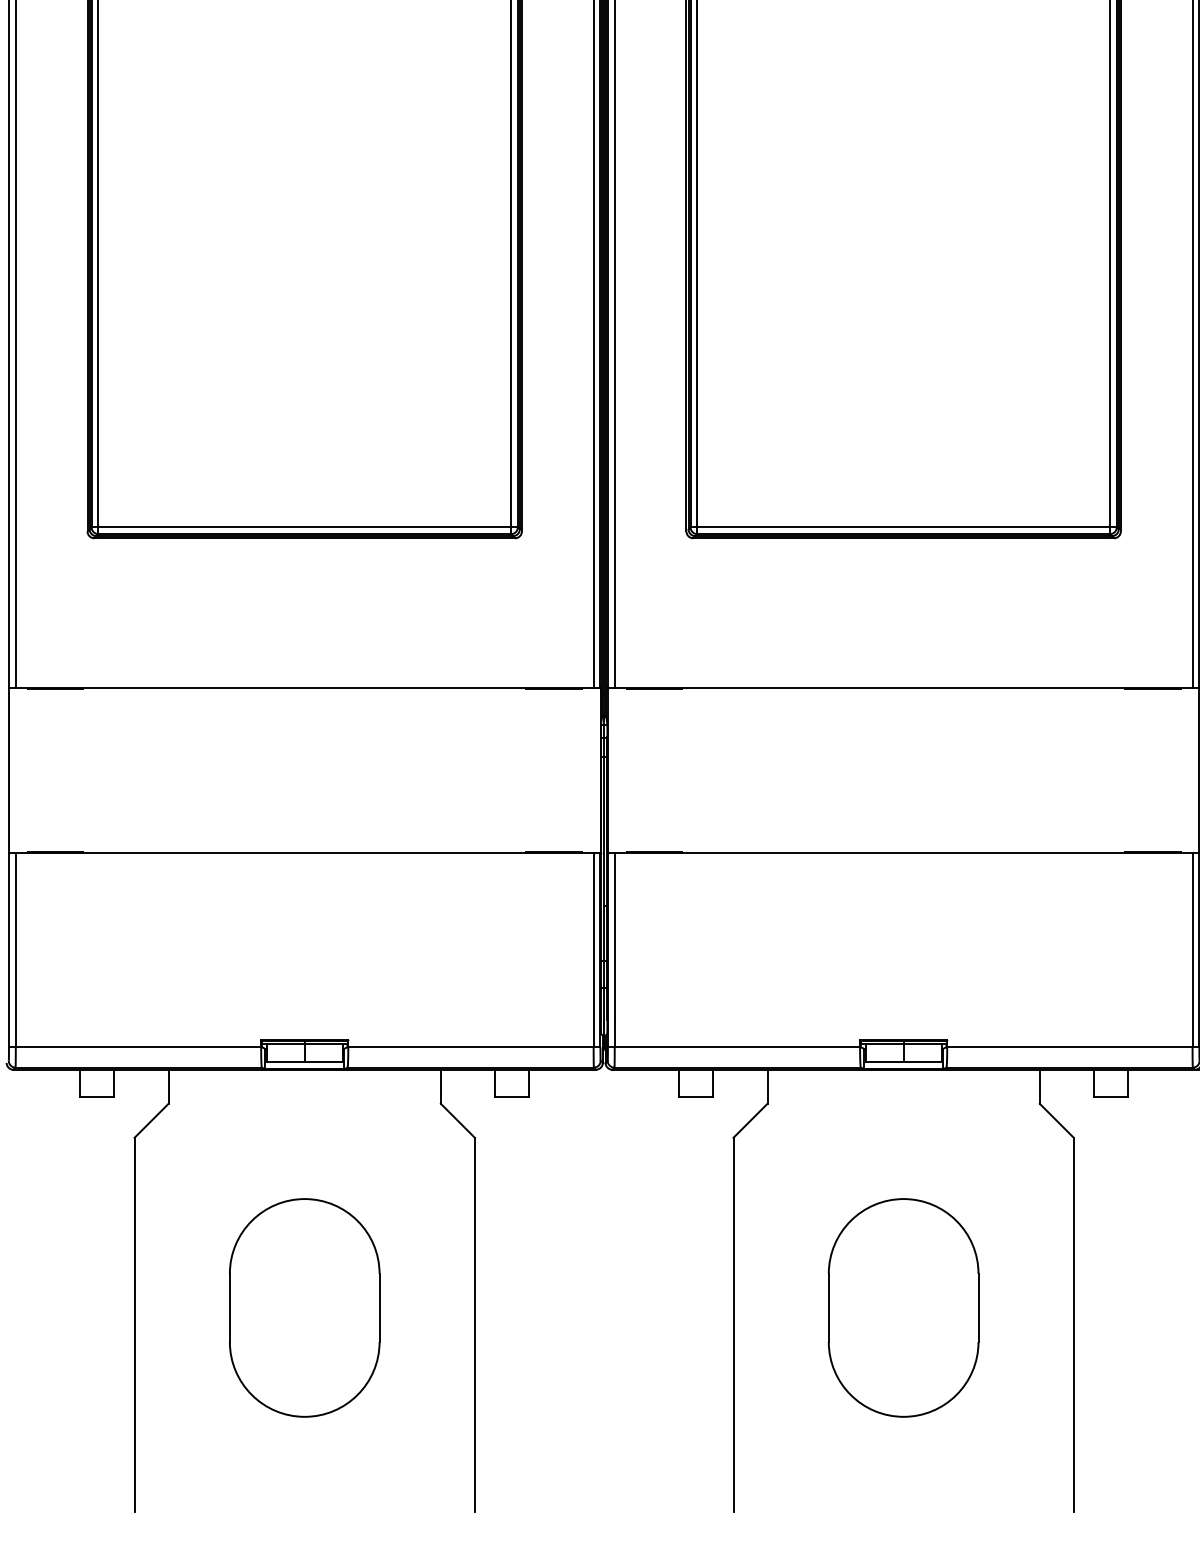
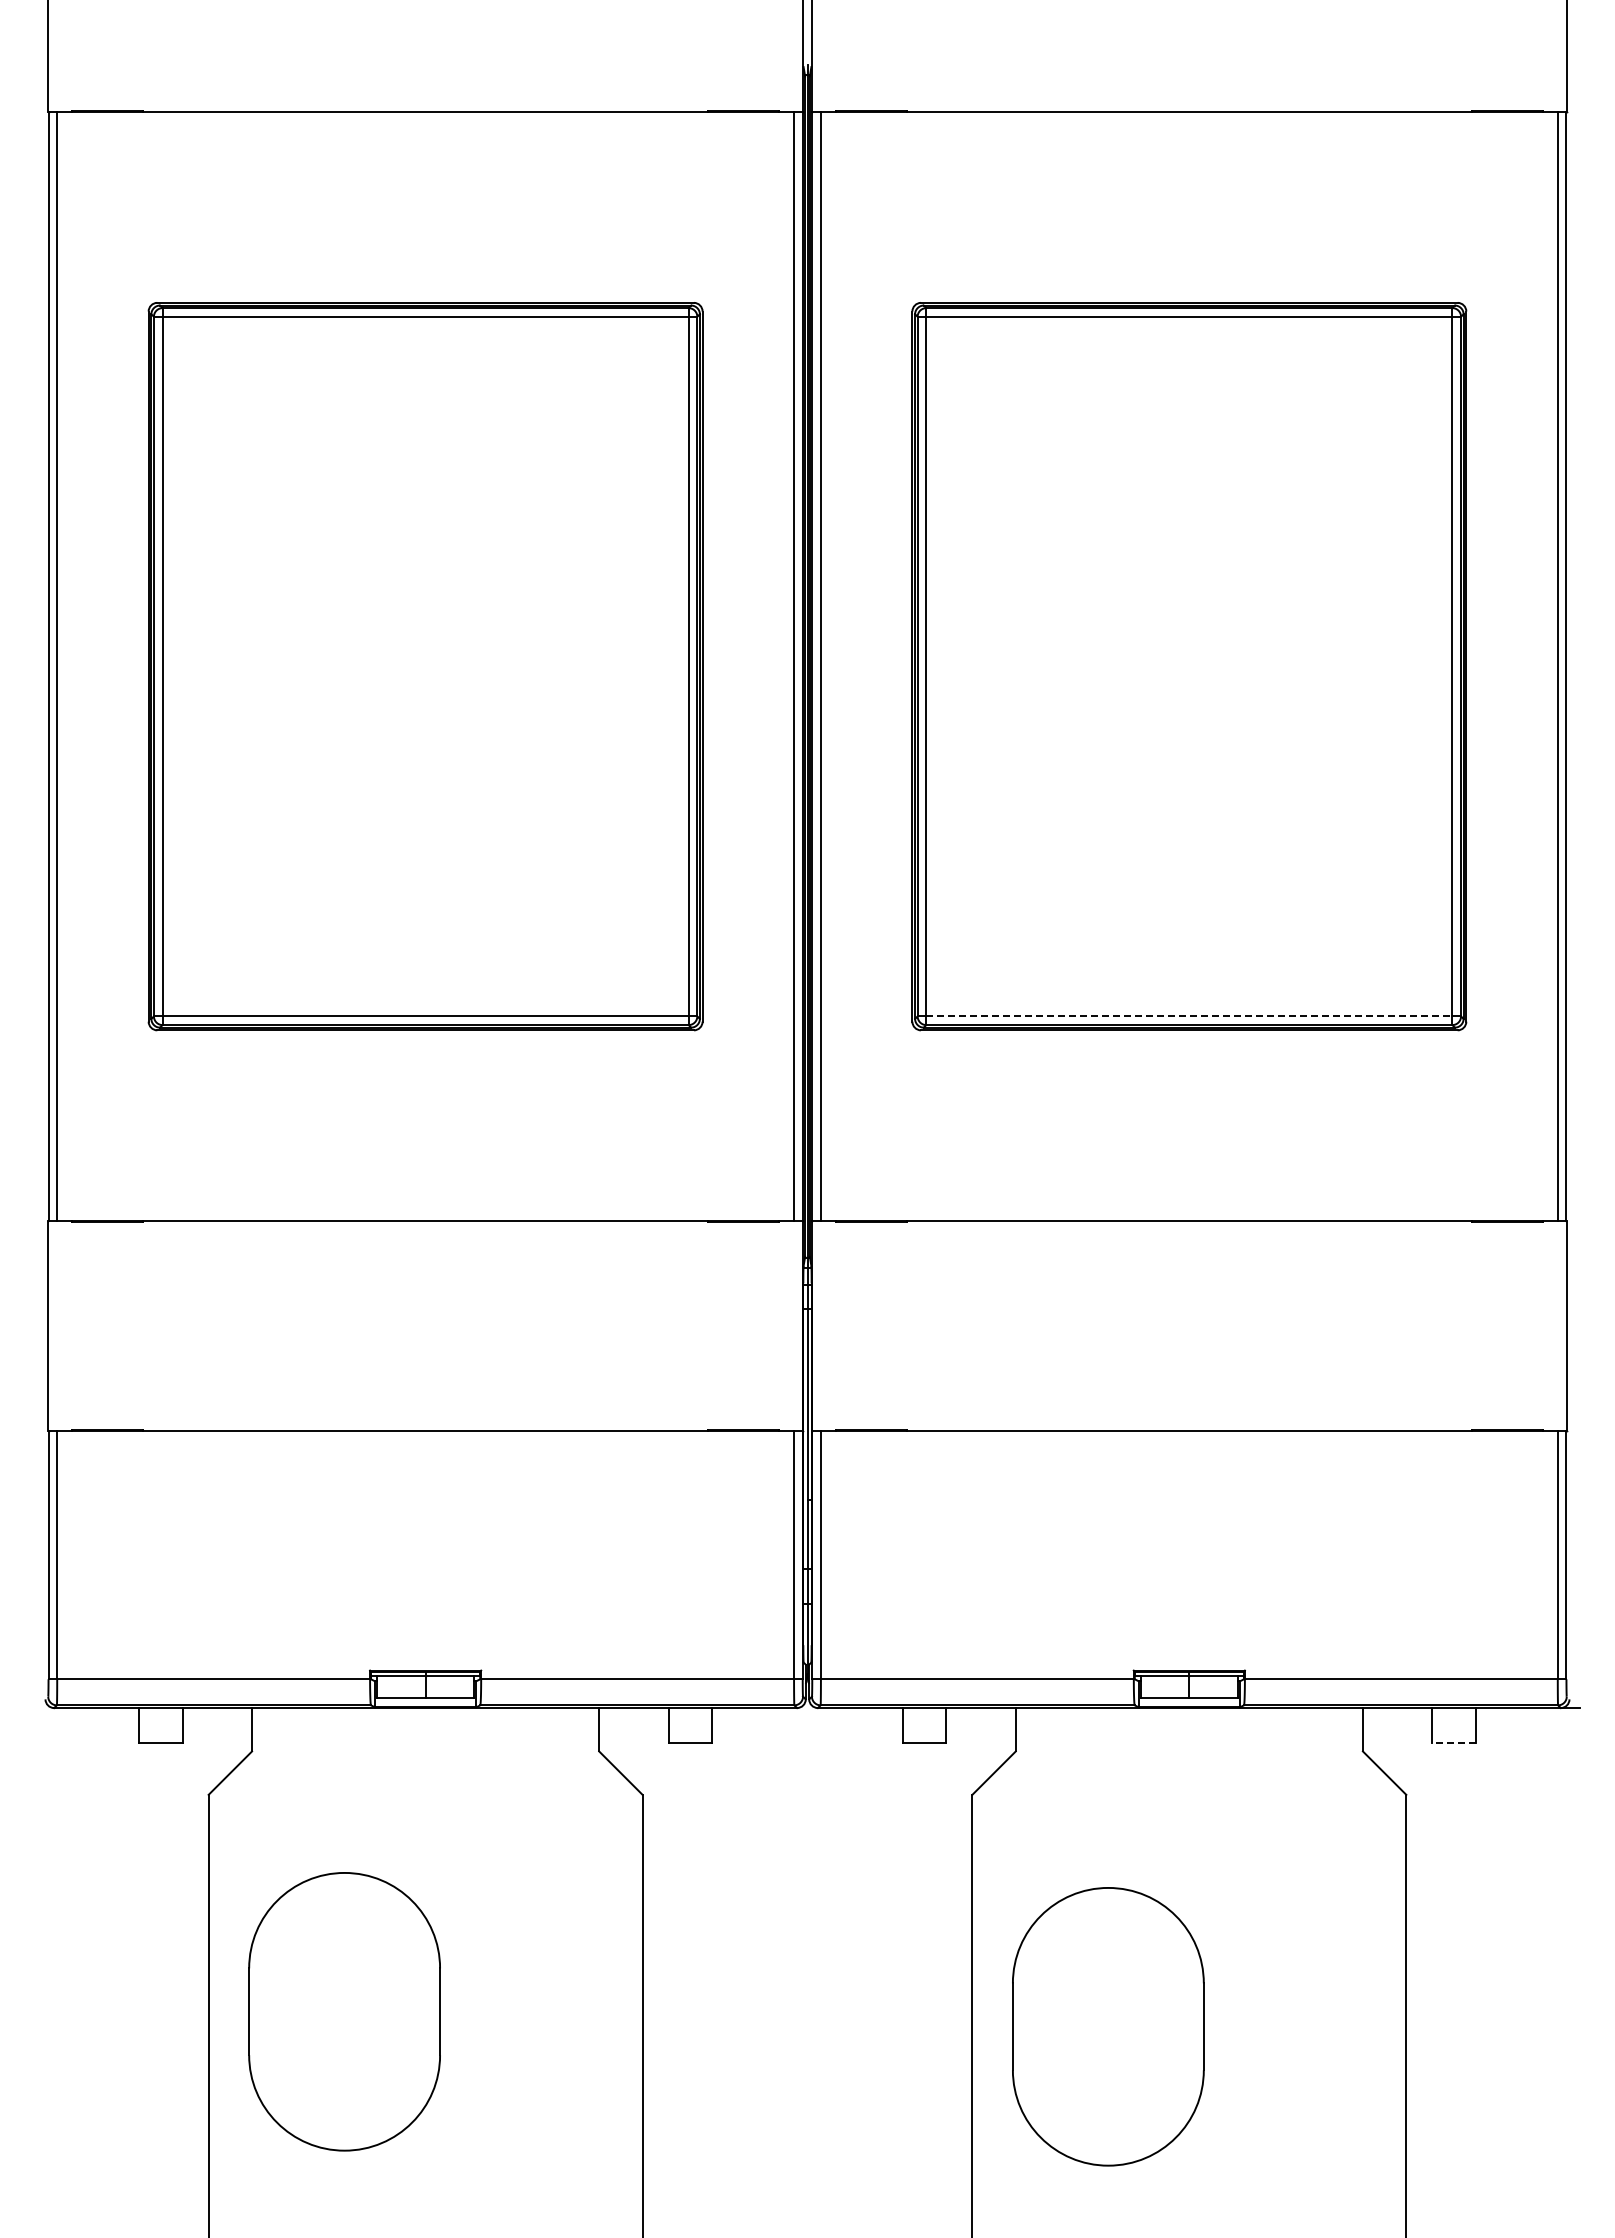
line: (903, 527) -> (1189, 1016), solid -> dashed
line: (1111, 1096) -> (1454, 1742), solid -> dashed
part: (304, 1307) -> (344, 2011), moved
part: (903, 1307) -> (1108, 2026), moved

